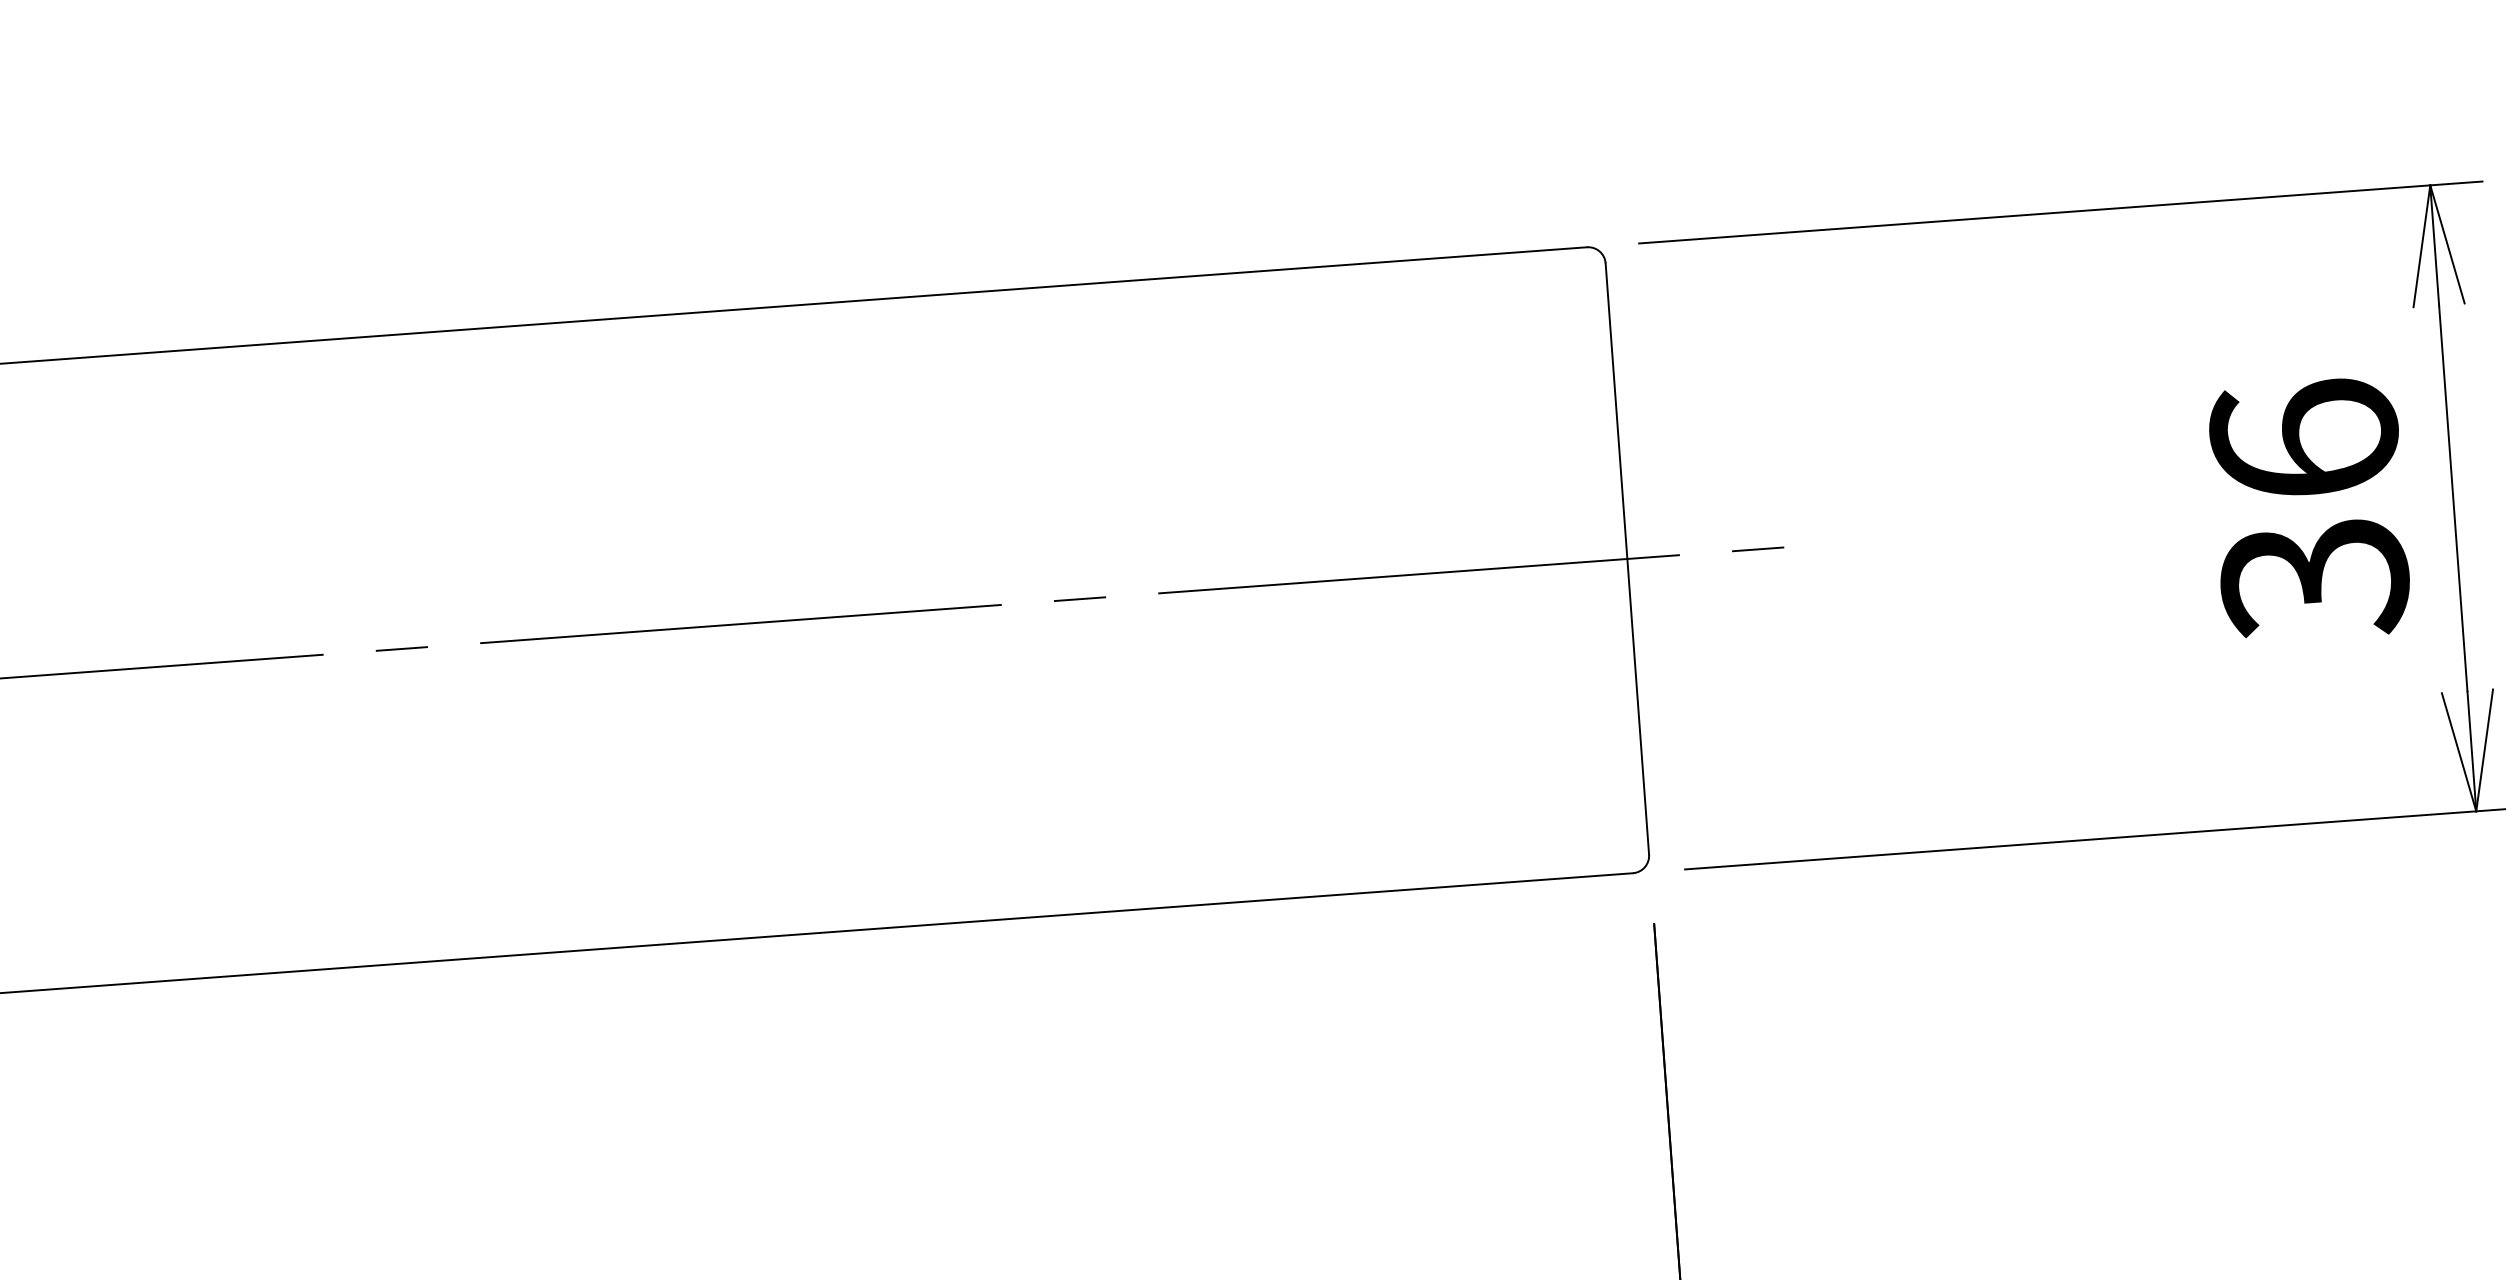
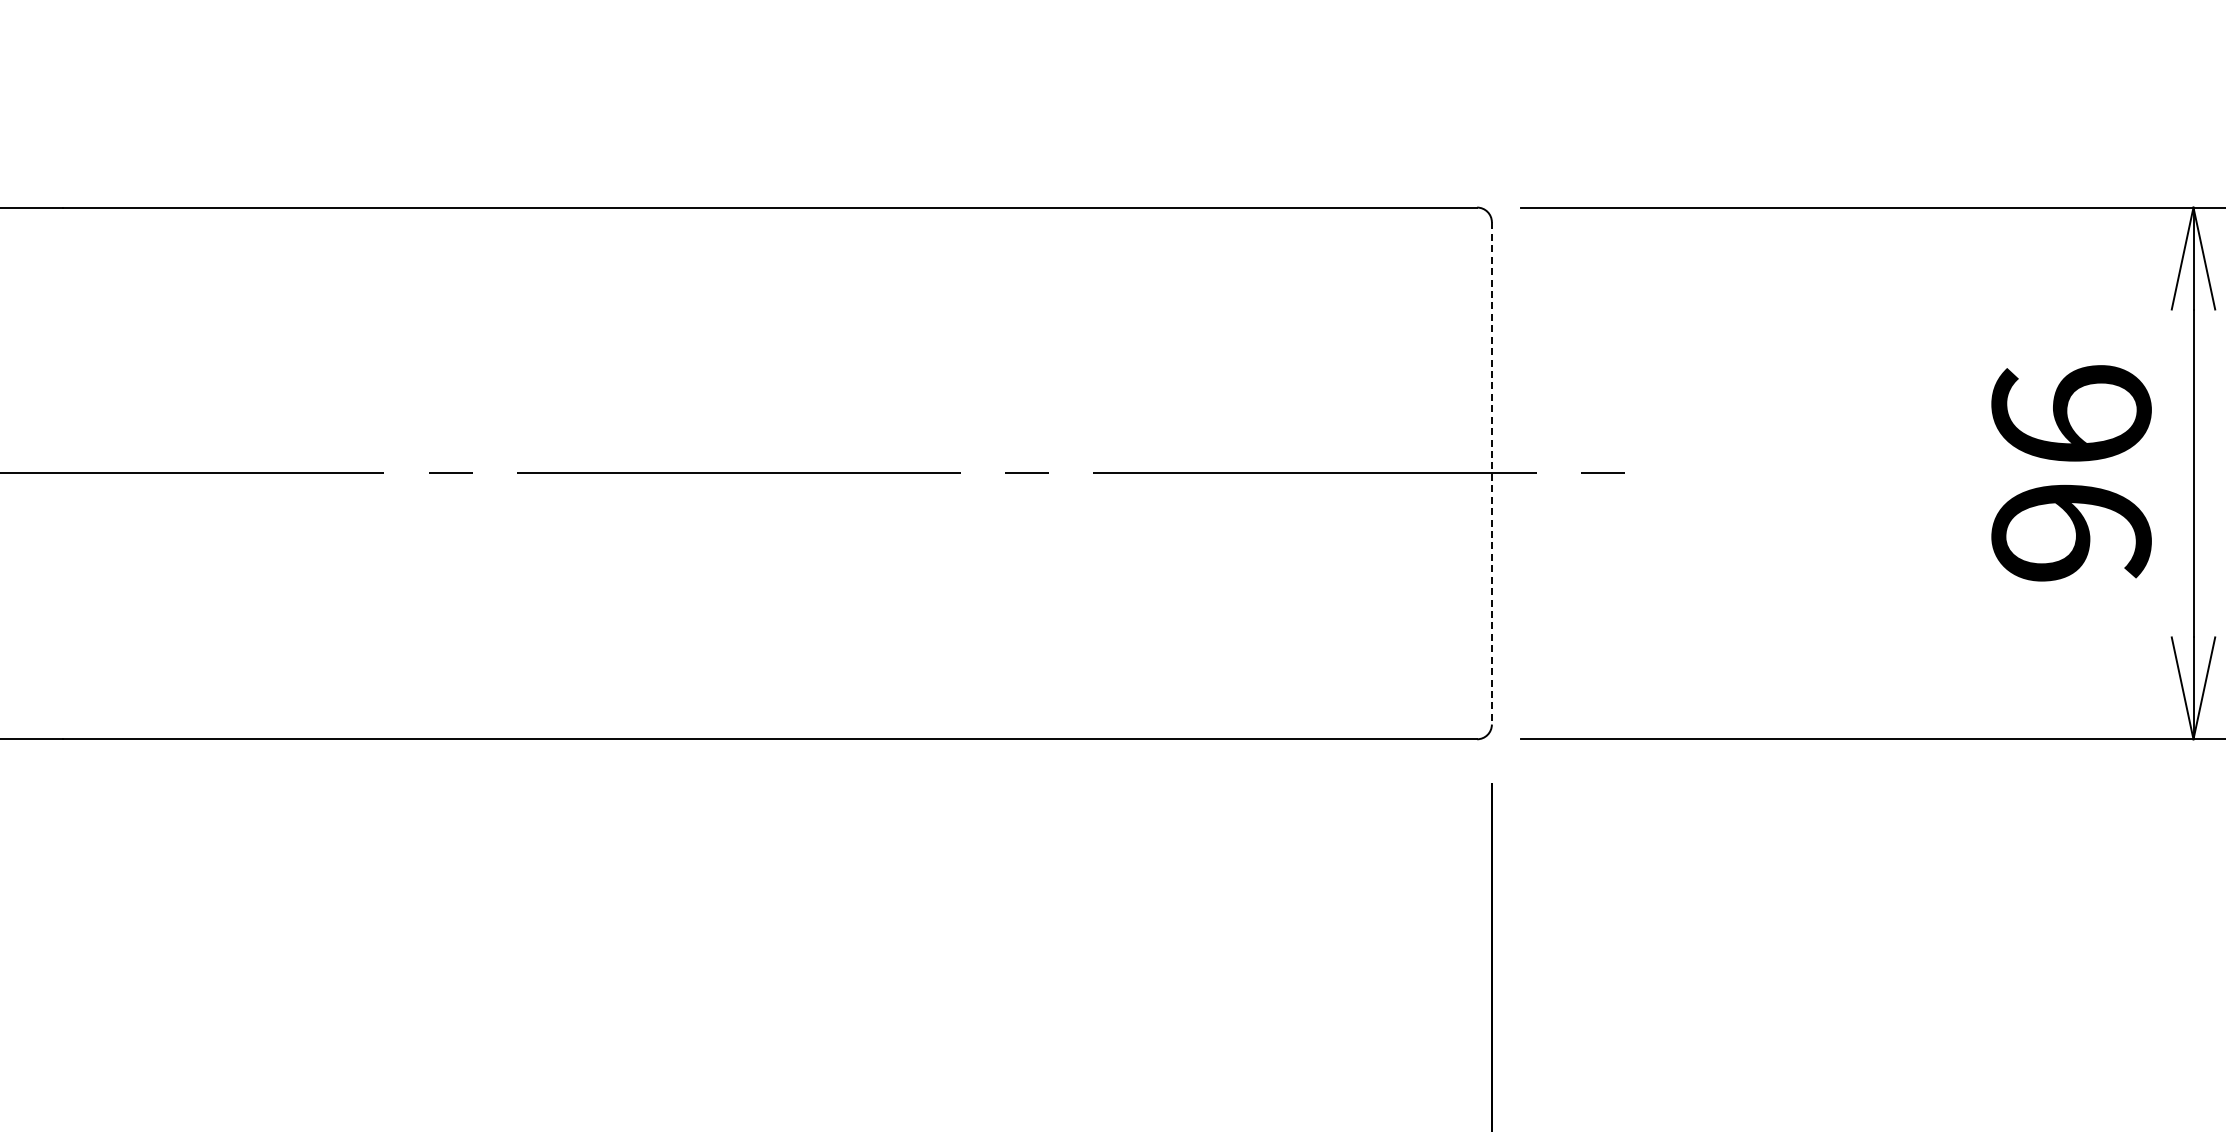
line: (1626, 559) -> (1491, 473), solid -> dashed
text: (2314, 580) -> (2071, 534), 36 -> 96

